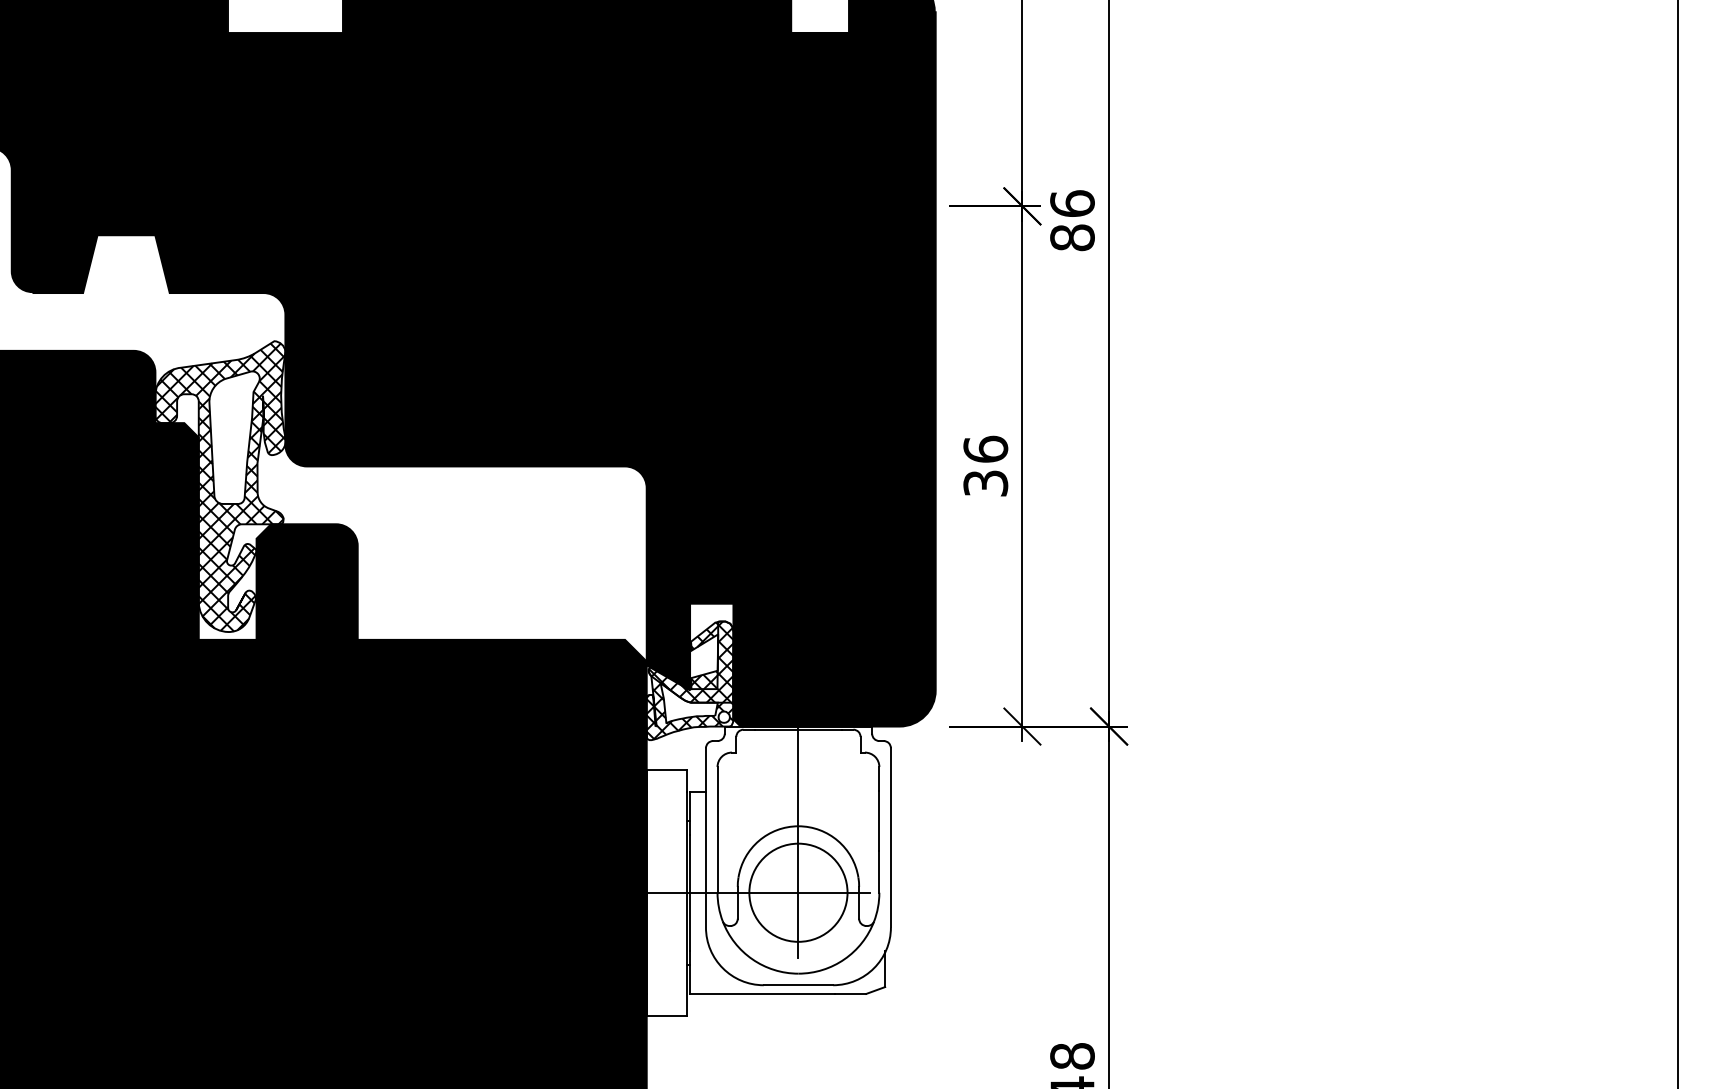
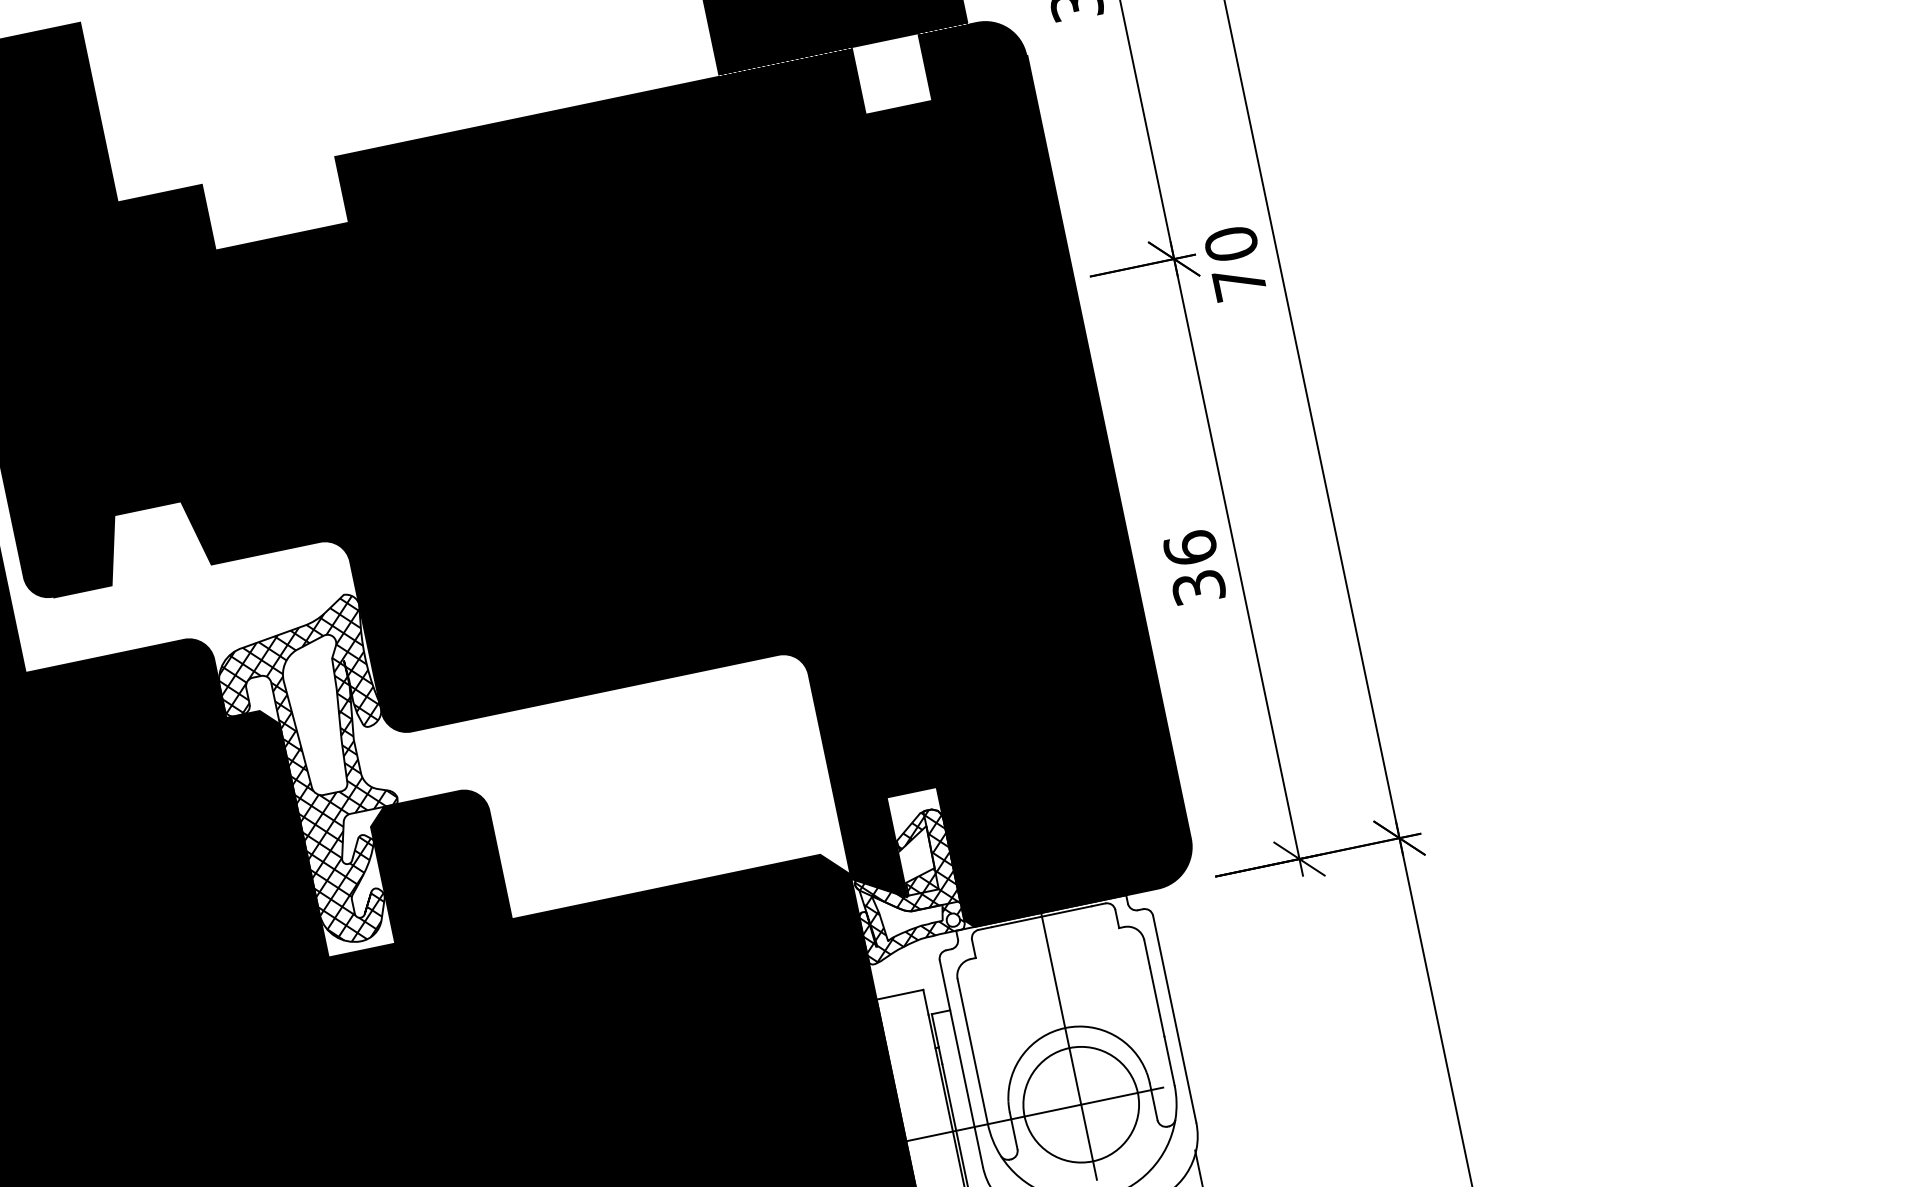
text: (1072, 220) -> (1235, 263), 86 -> 70

